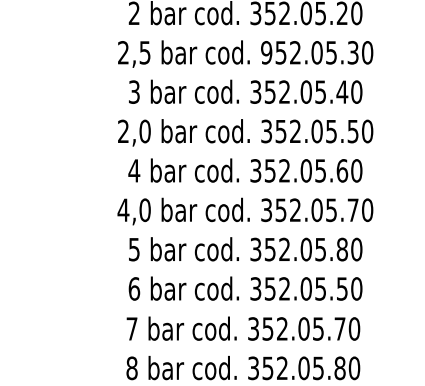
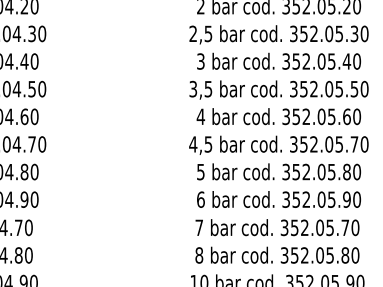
text: (266, 52) -> (293, 33), 952.05.30 -> 352.05.30
text: (133, 130) -> (200, 88), 2,0 -> 3,5
text: (145, 210) -> (208, 144), 4,0 -> 4,5
text: (341, 288) -> (346, 199), 352.05.50 -> 352.05.90

